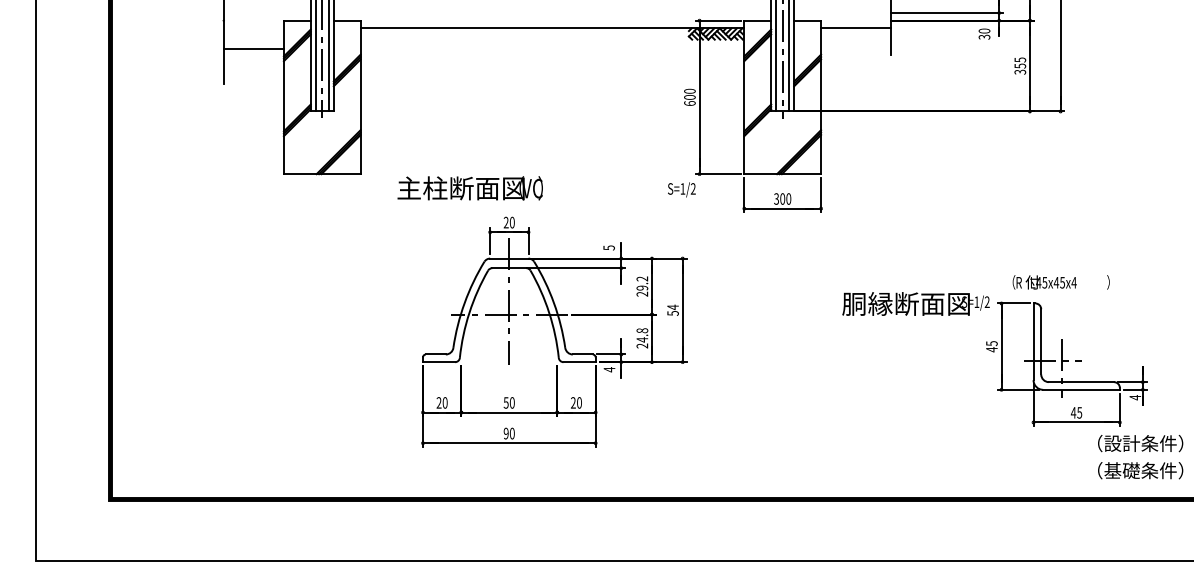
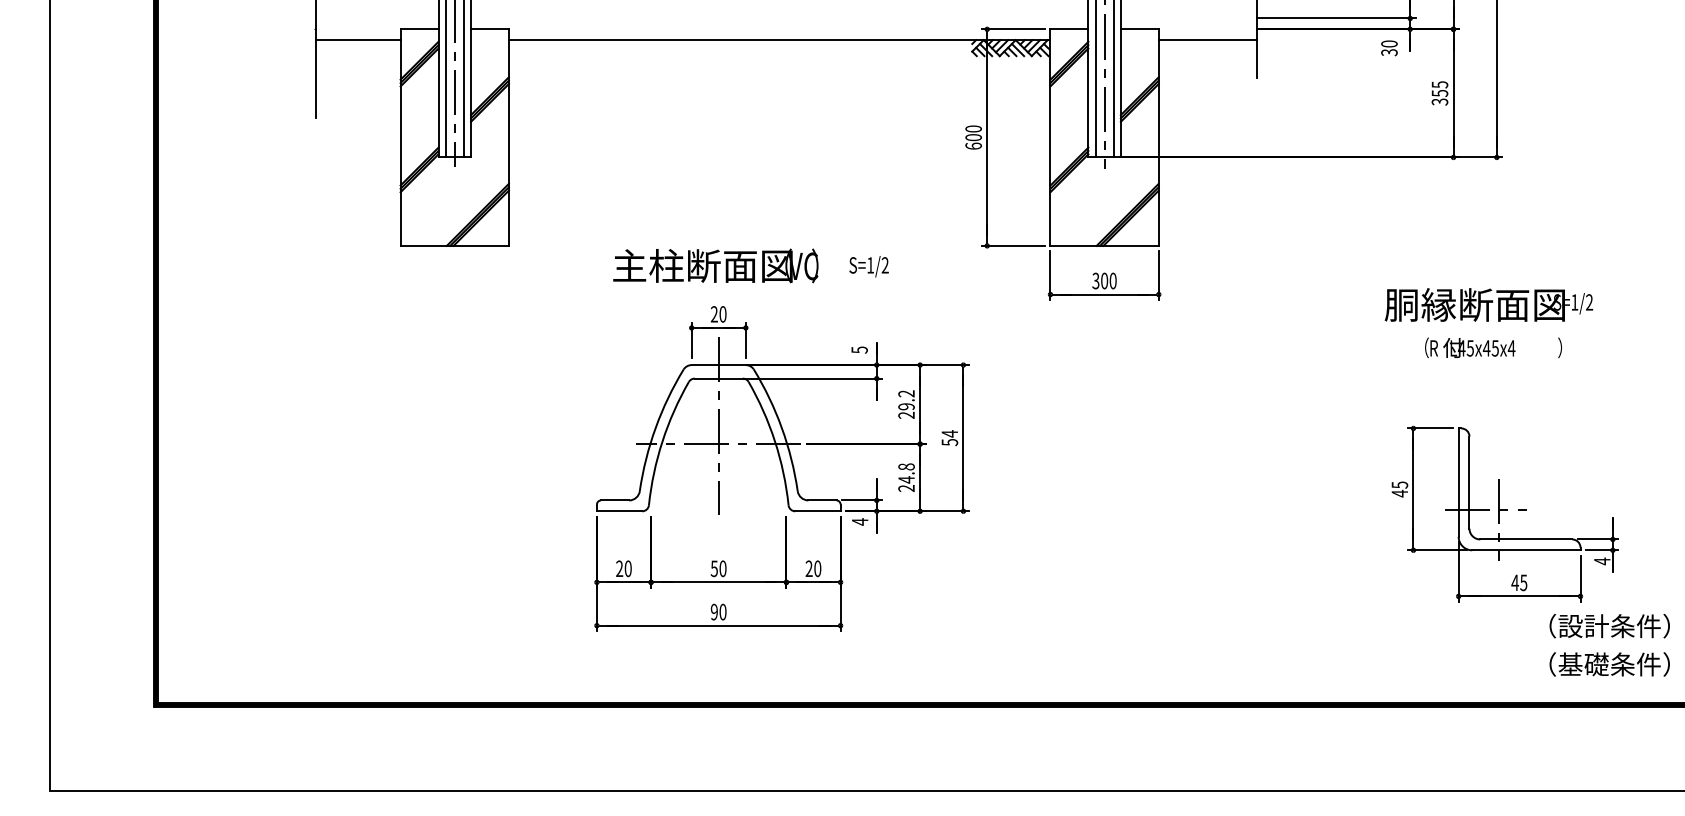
line: (253, 49) -> (357, 40), moved
text: (469, 188) -> (714, 266), moved
text: (681, 189) -> (868, 266), moved
text: (1060, 282) -> (1492, 348), moved
text: (915, 303) -> (1488, 304), moved

